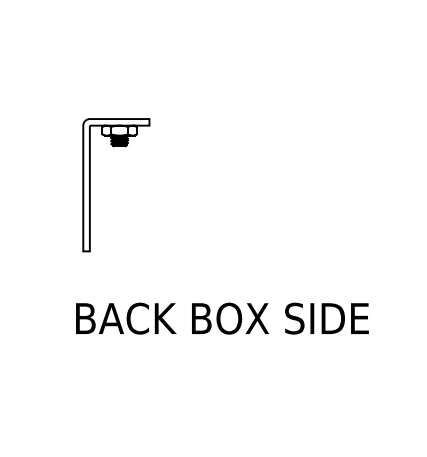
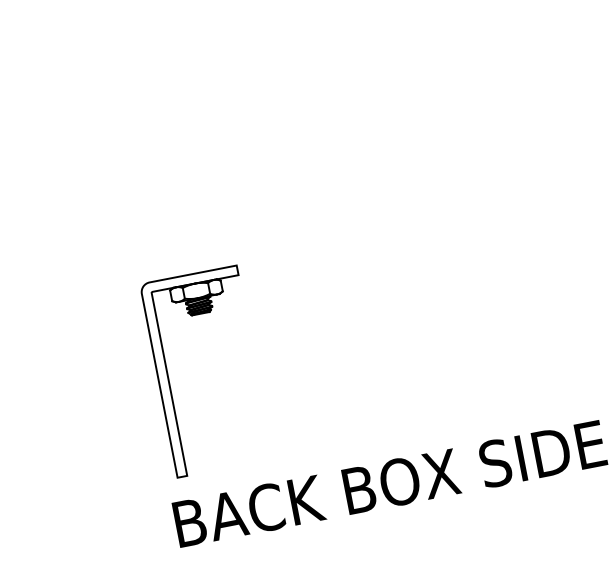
part: (90, 185) -> (169, 379), moved

